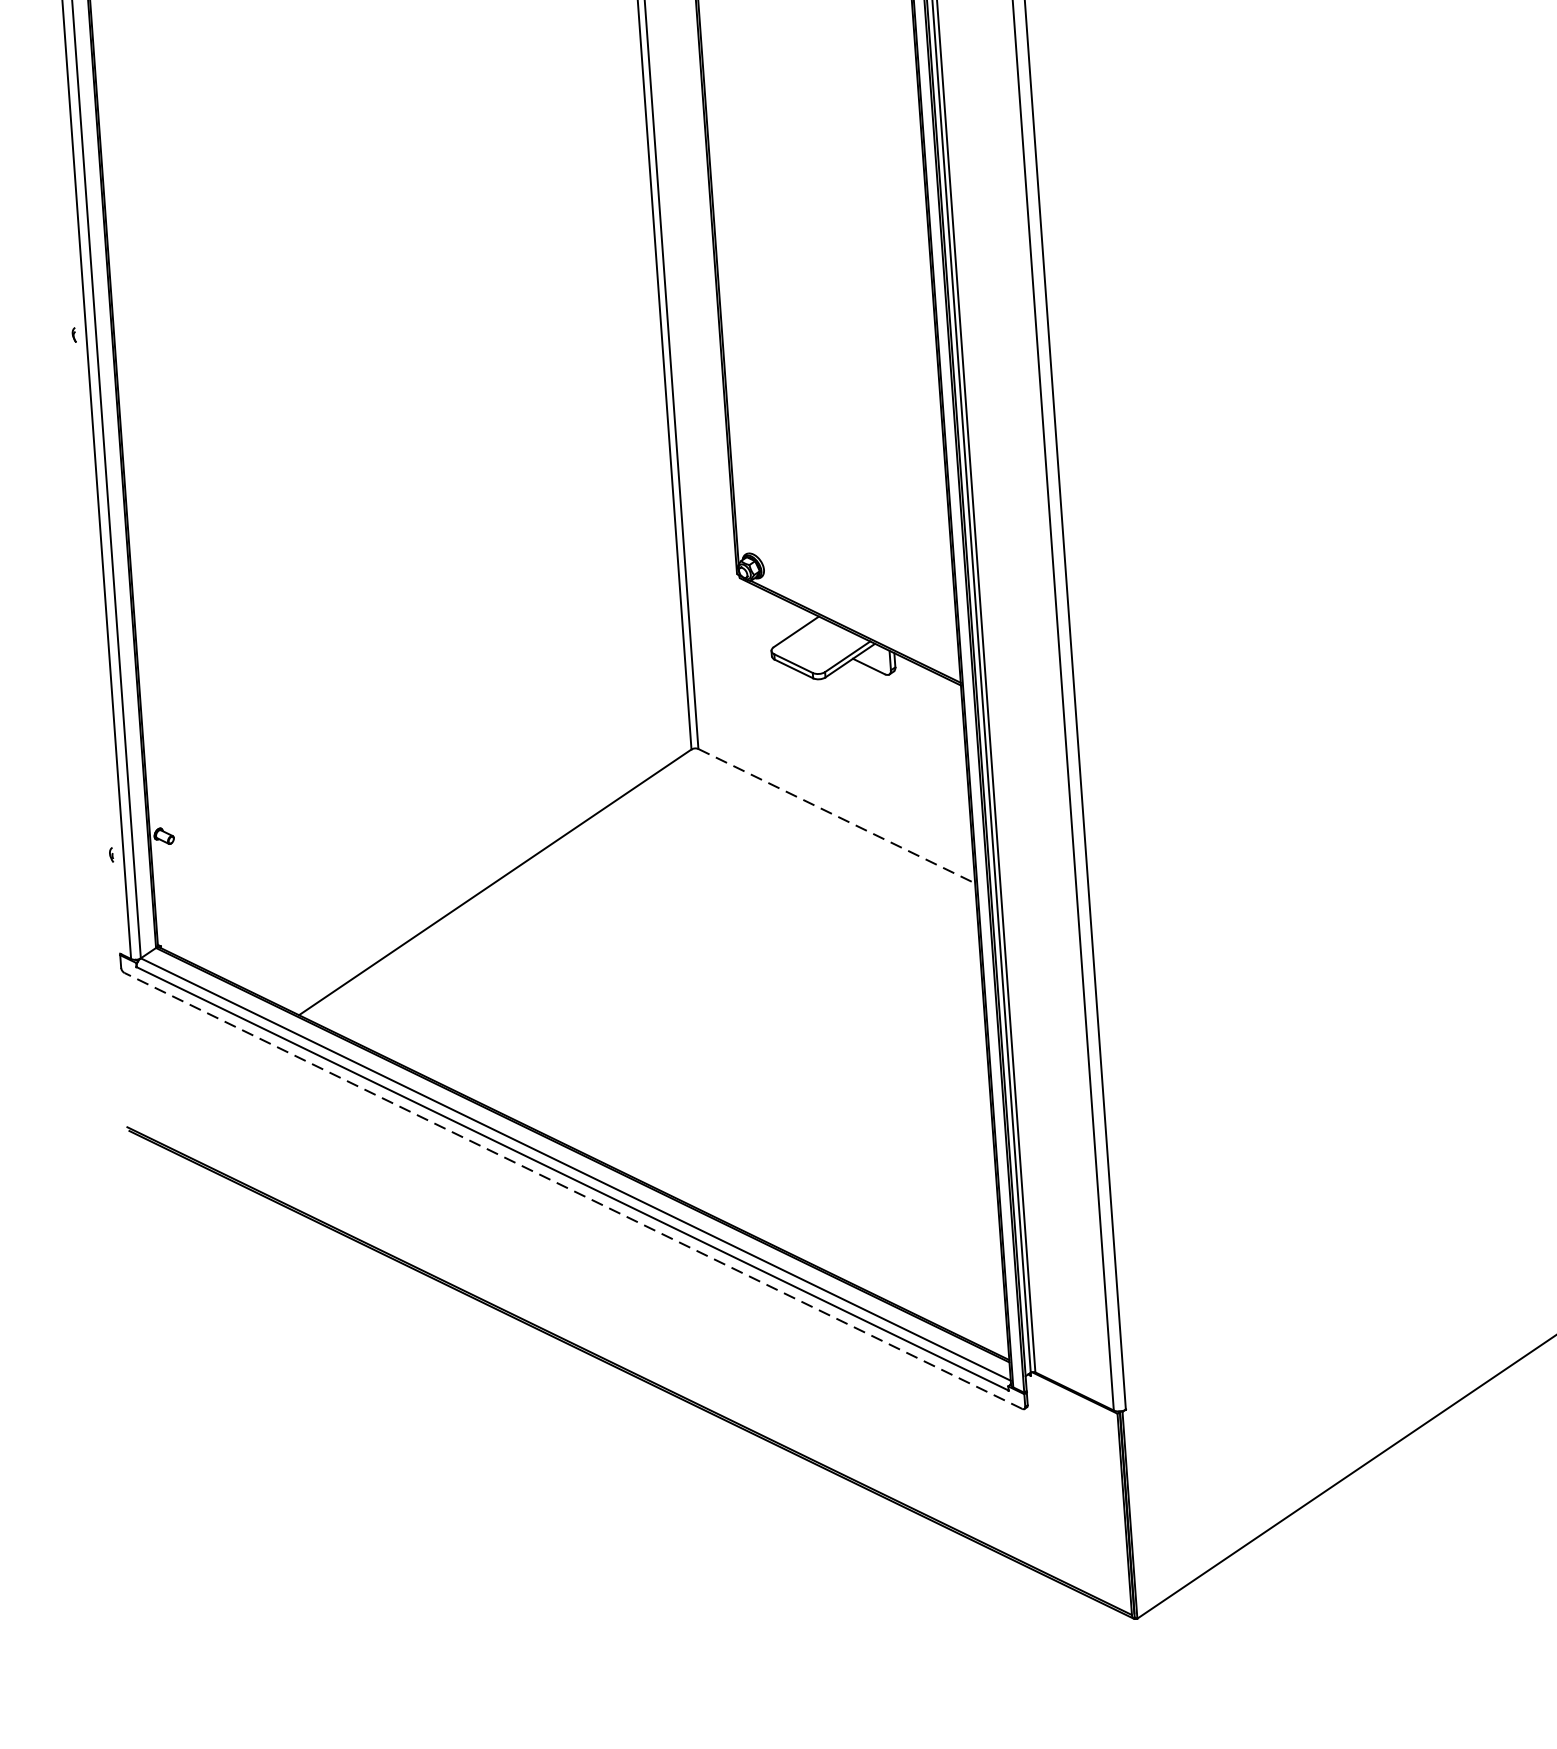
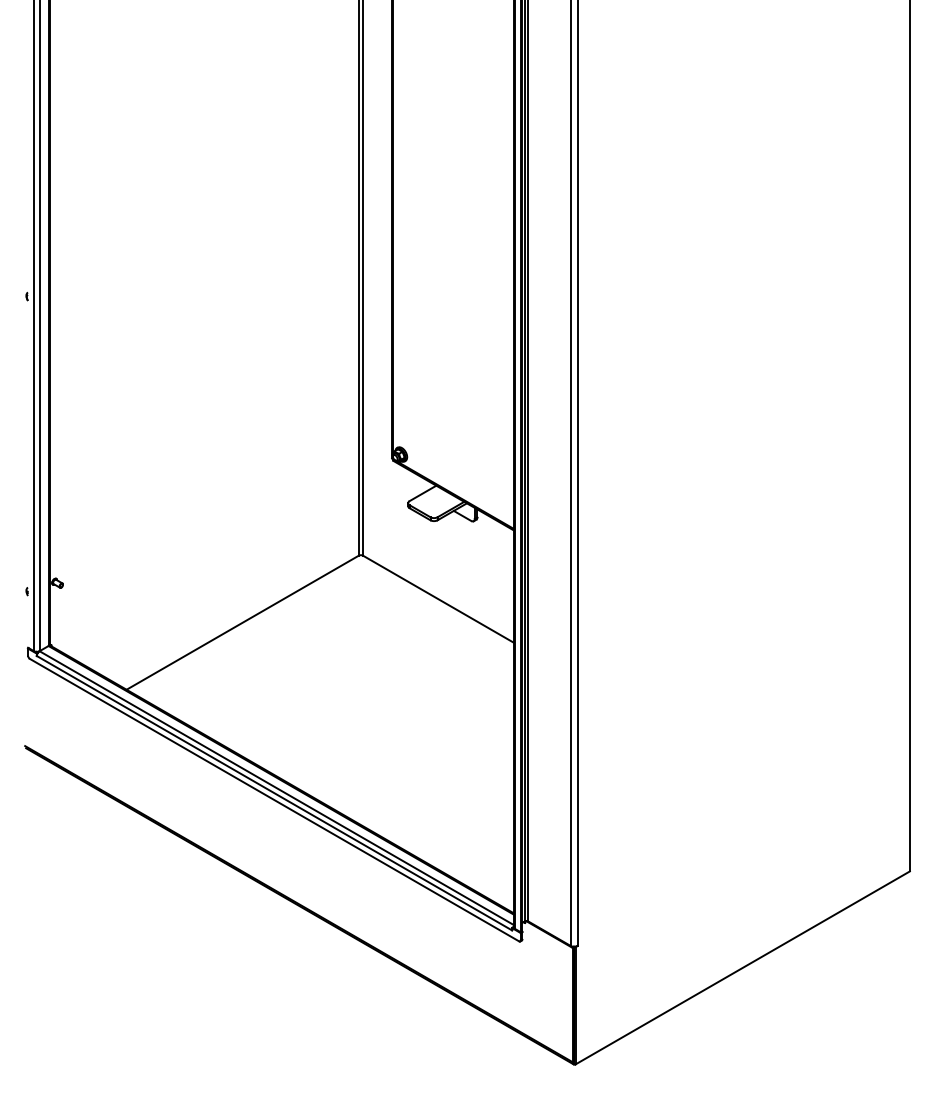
line: (837, 816) -> (438, 599), dashed -> solid
line: (573, 1189) -> (274, 799), dashed -> solid

